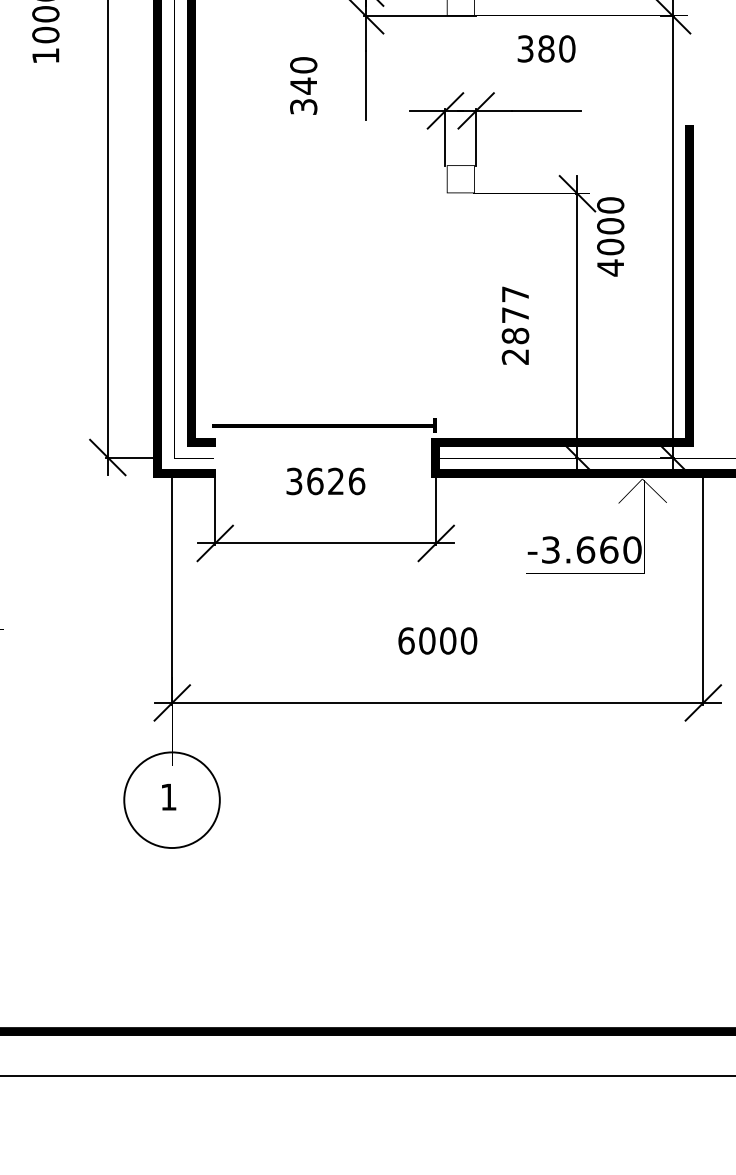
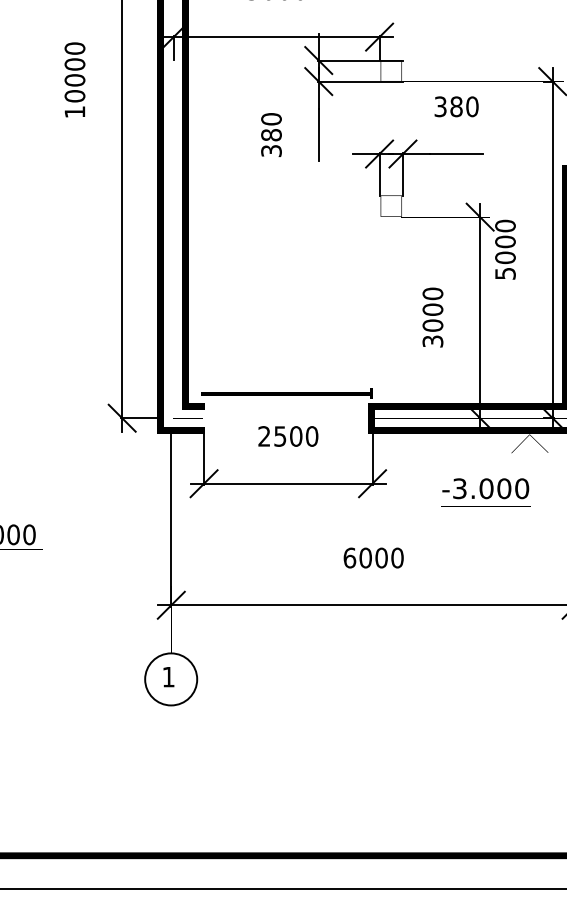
text: (303, 85) -> (271, 134), 340 -> 380
text: (610, 267) -> (505, 273), 4000 -> 5000
text: (514, 325) -> (432, 317), 2877 -> 3000
text: (325, 481) -> (288, 436), 3626 -> 2500
text: (597, 549) -> (495, 488), -3.660 -> -3.000
circle: (172, 800) -> (171, 679), size x0.71

